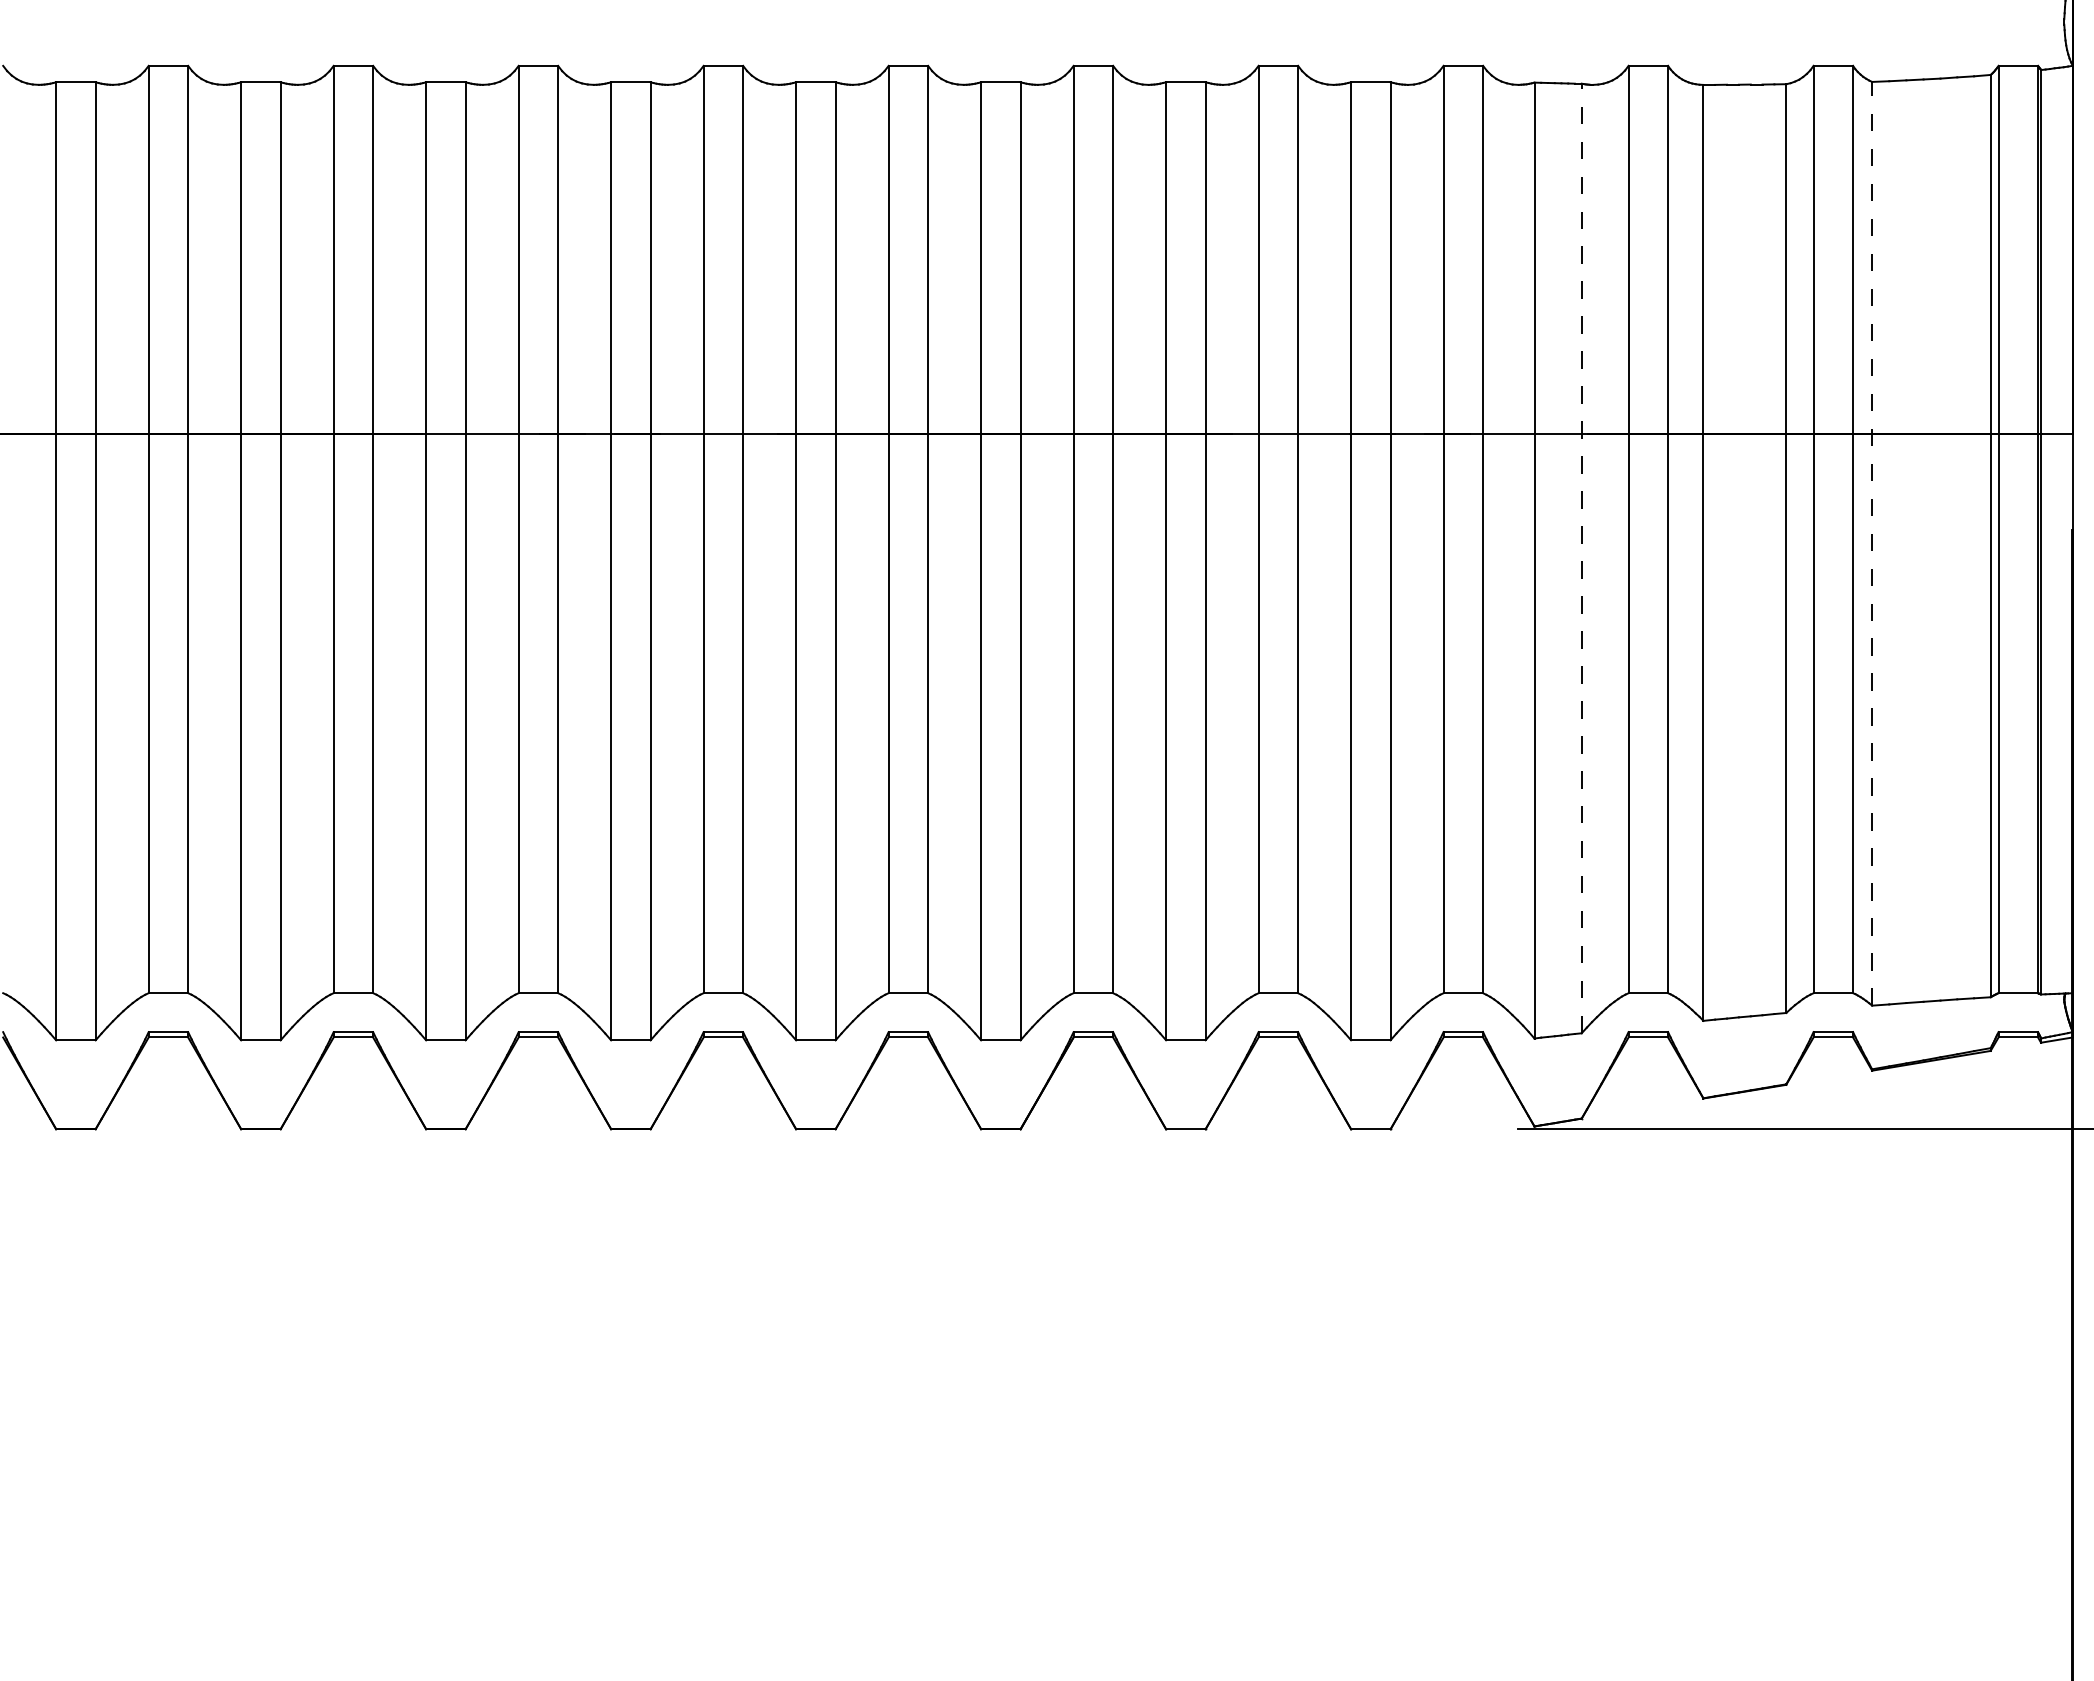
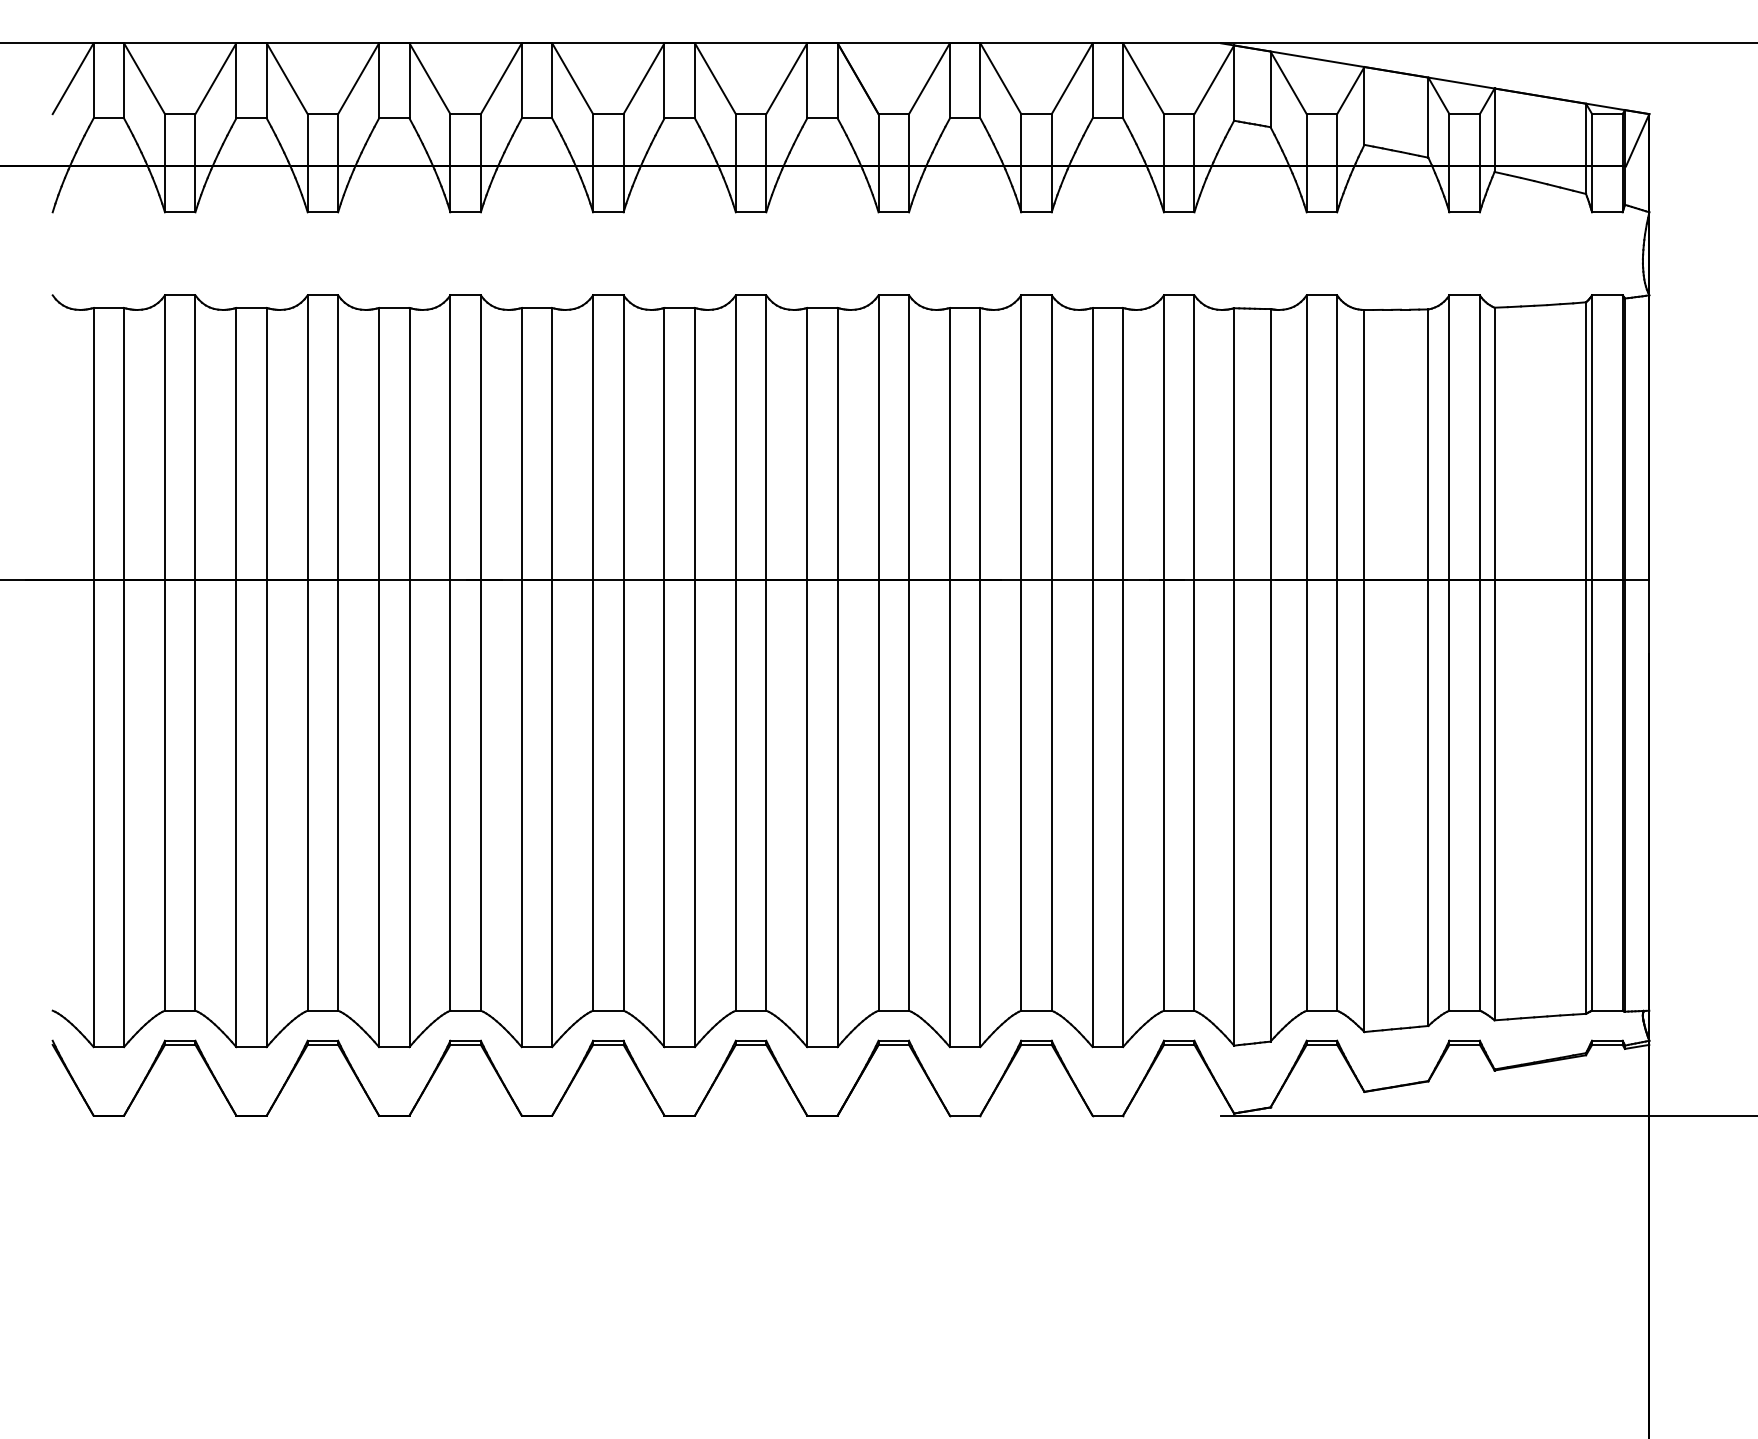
line: (1872, 543) -> (1494, 663), dashed -> solid
line: (1581, 557) -> (1270, 674), dashed -> solid

